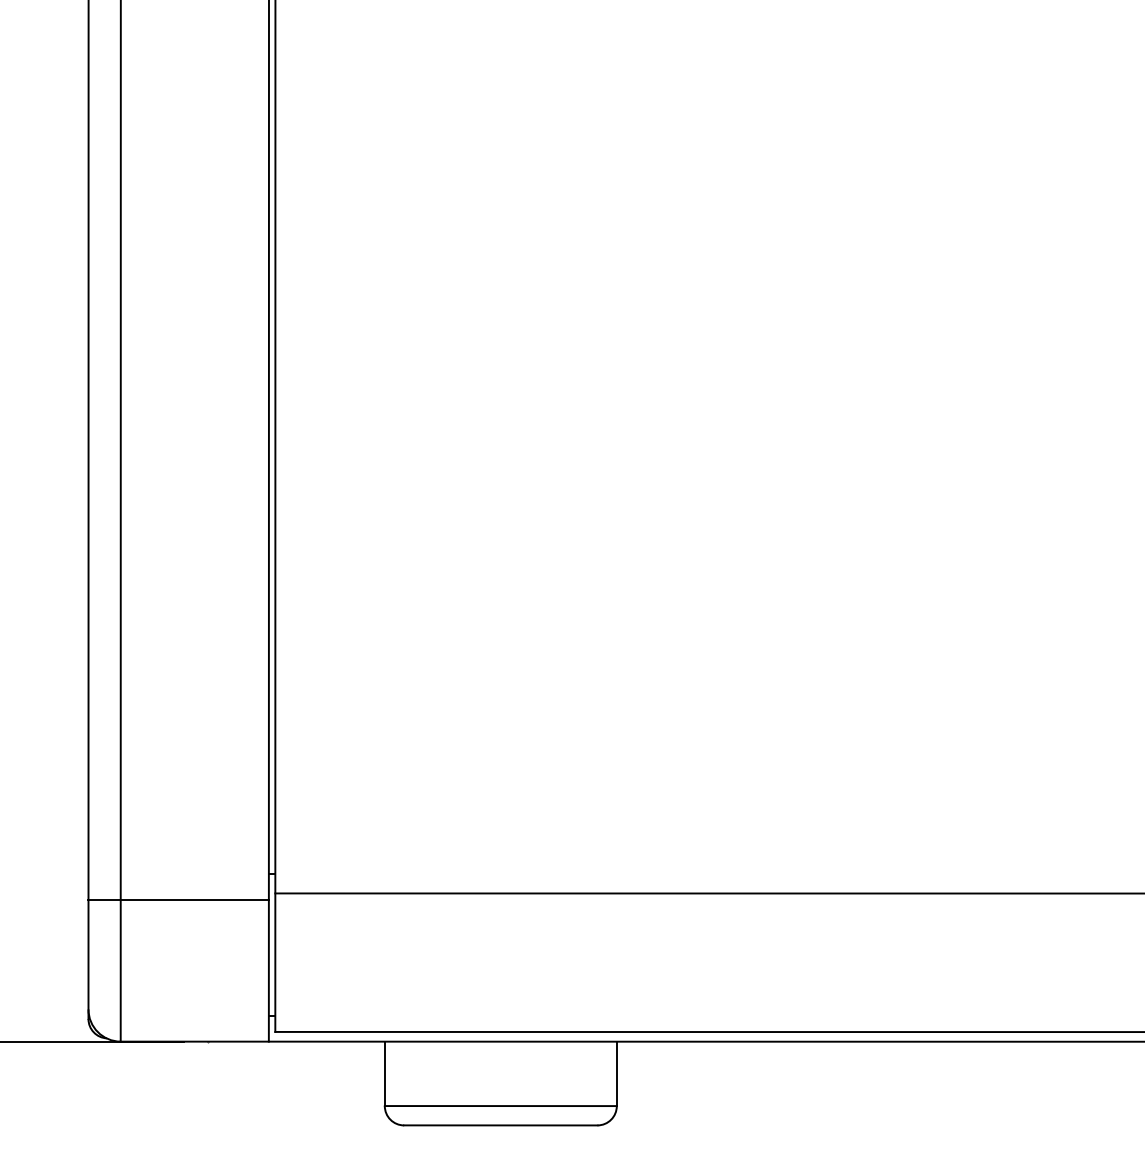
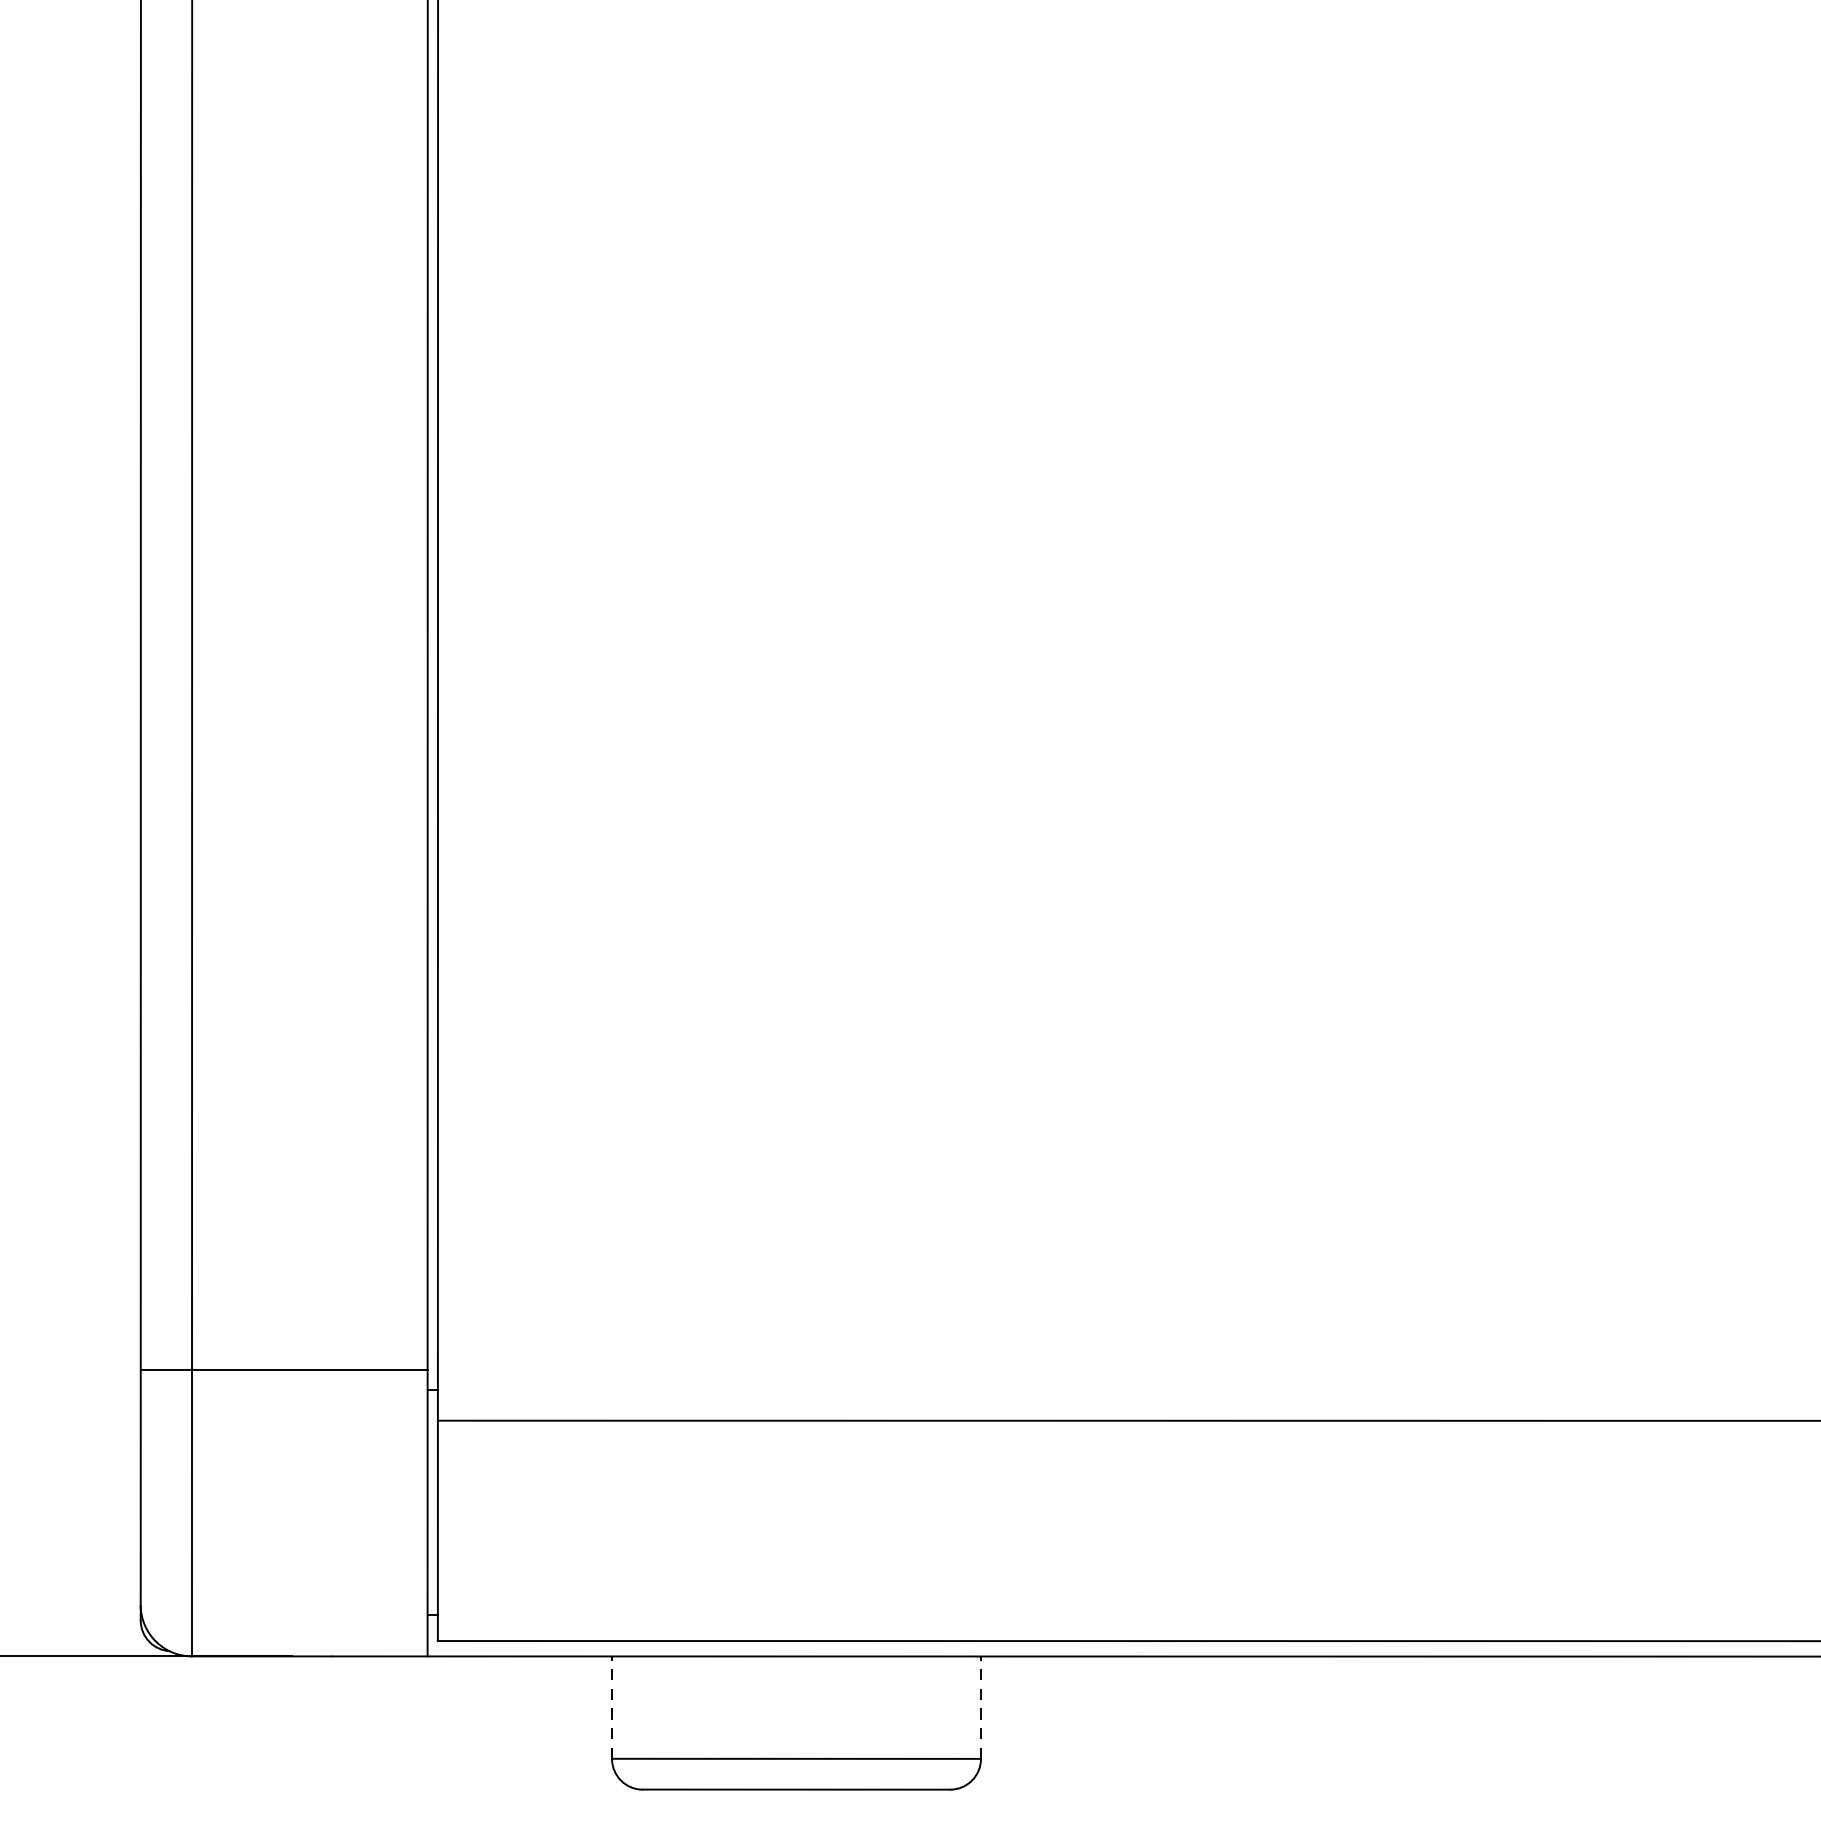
line: (178, 899) -> (283, 1369), moved
line: (384, 1073) -> (611, 1707), solid -> dashed
line: (616, 1073) -> (980, 1707), solid -> dashed

